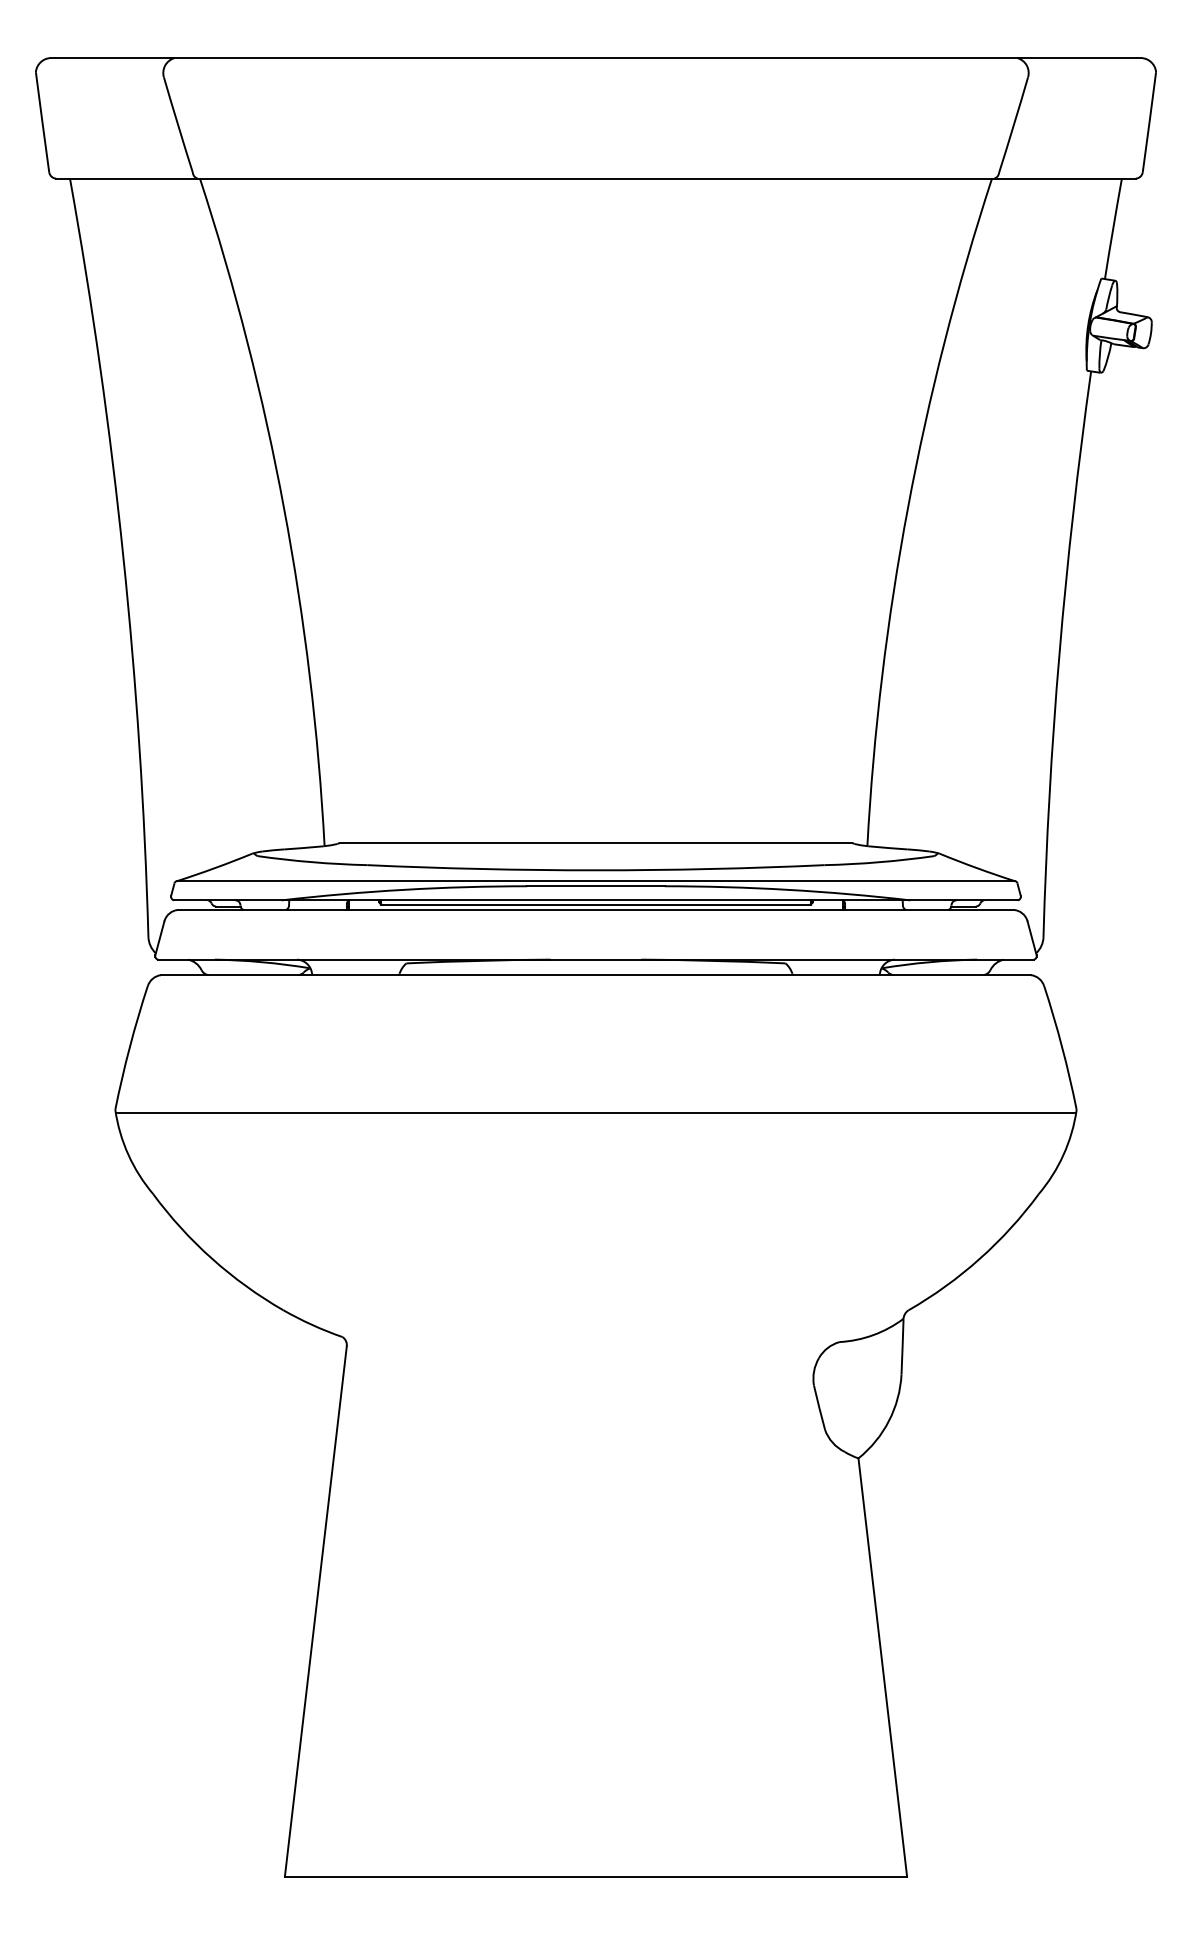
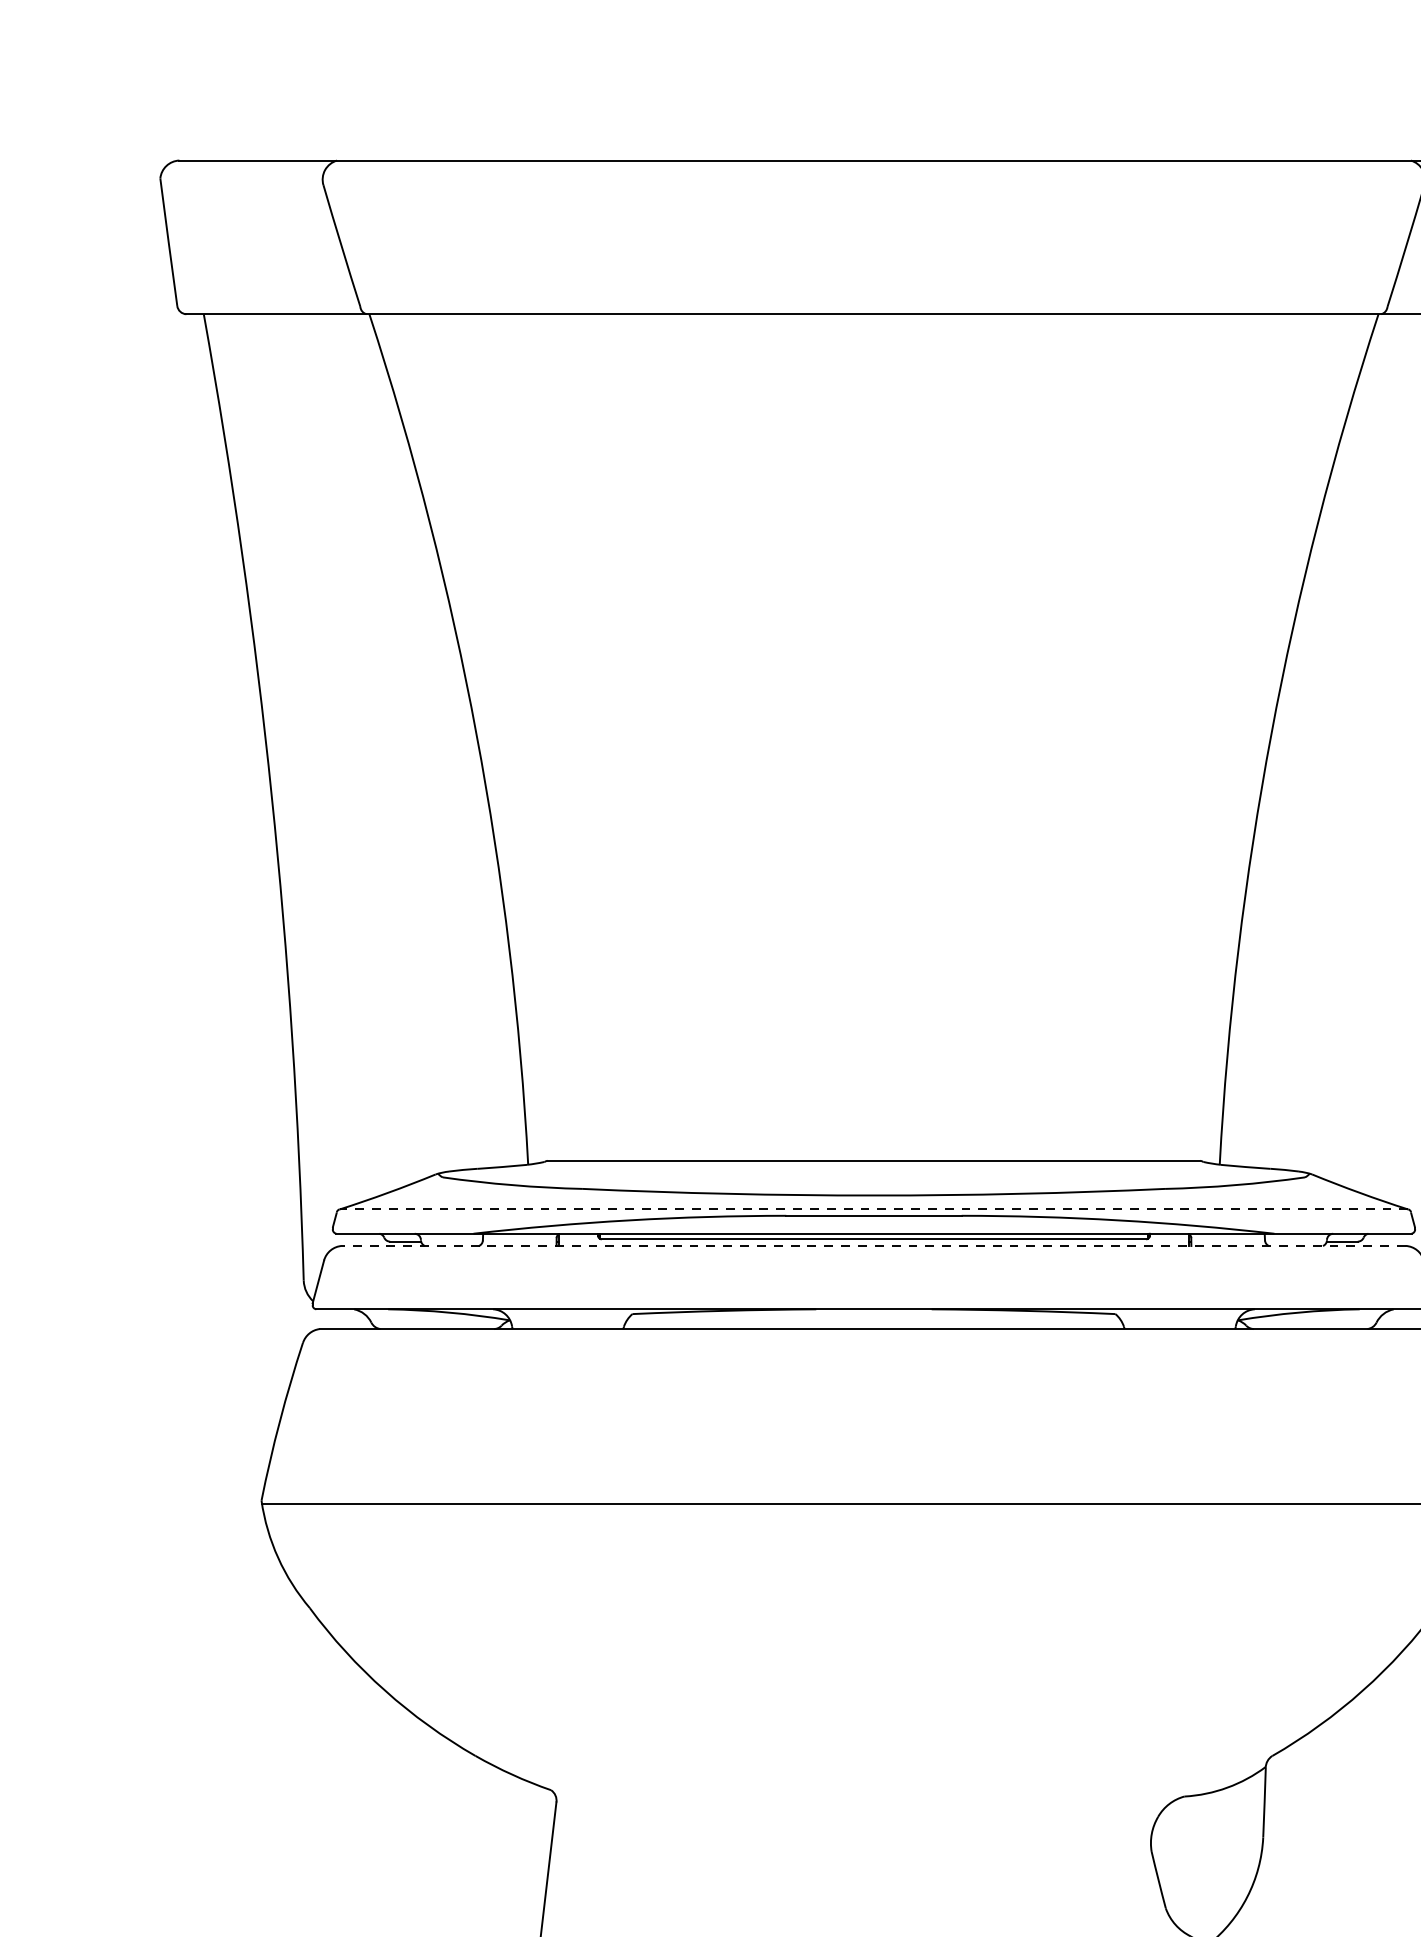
line: (595, 881) -> (873, 1209), solid -> dashed
line: (595, 909) -> (873, 1245), solid -> dashed

